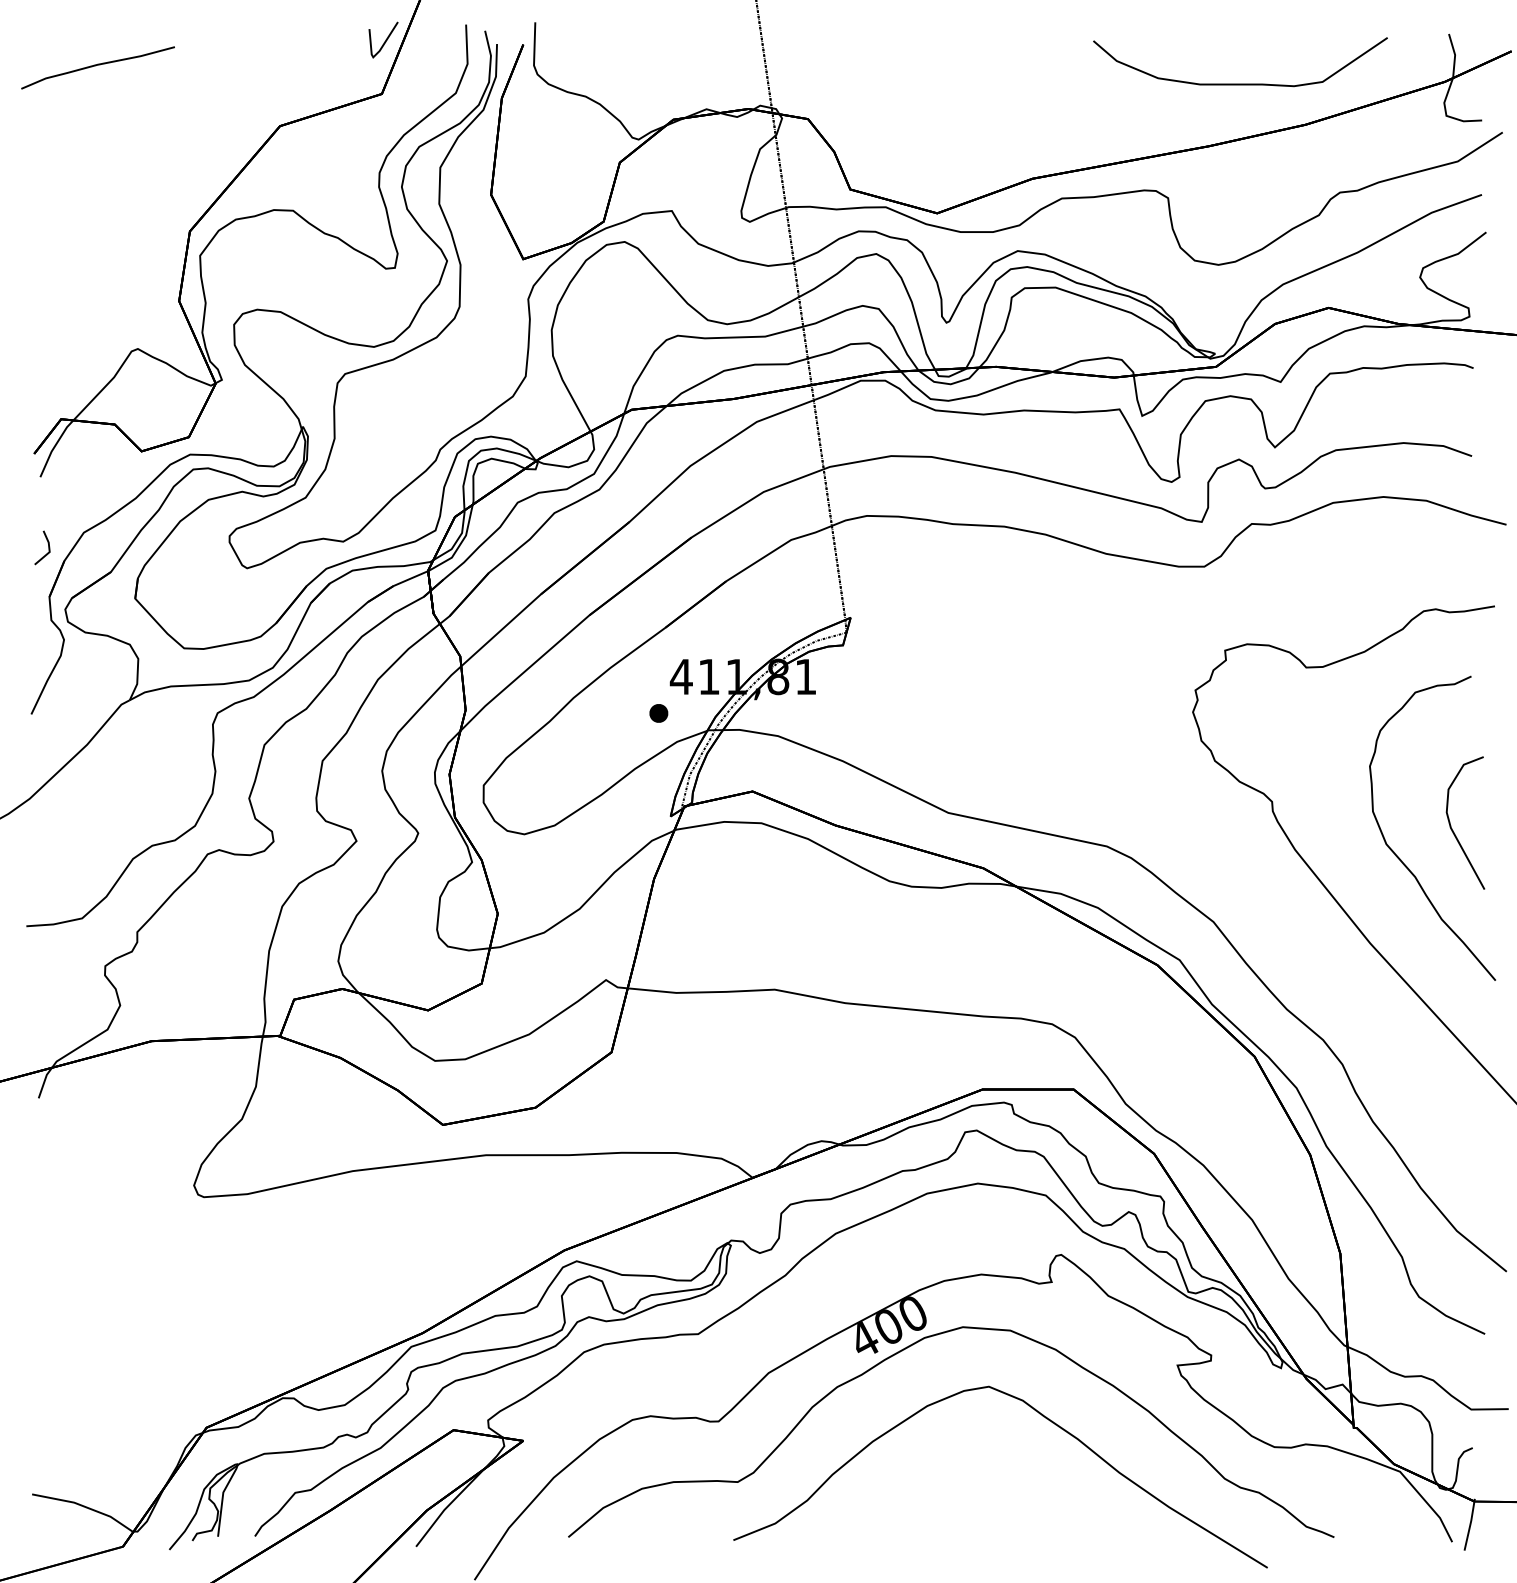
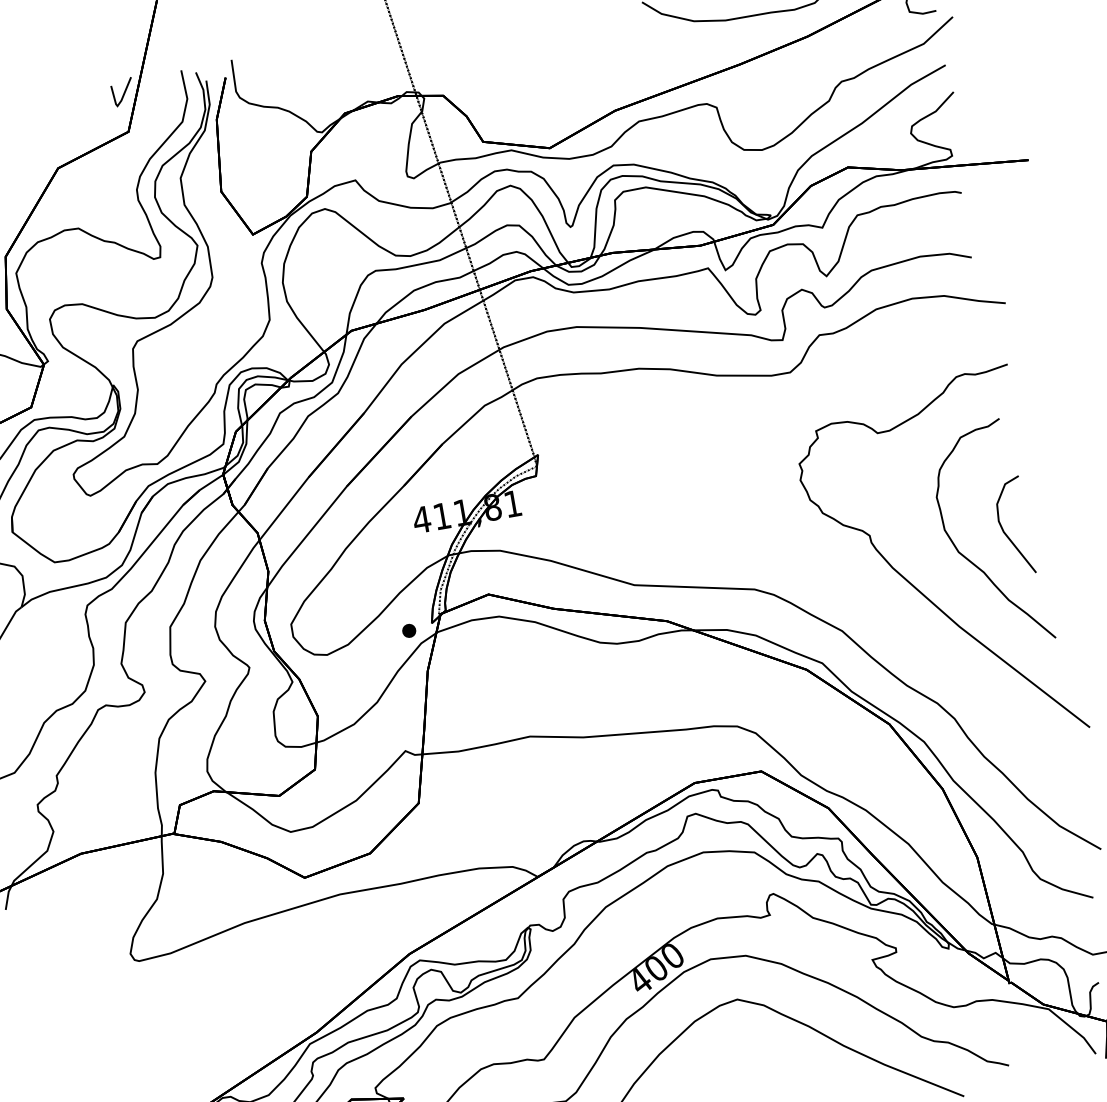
part: (658, 713) -> (408, 630), moved

